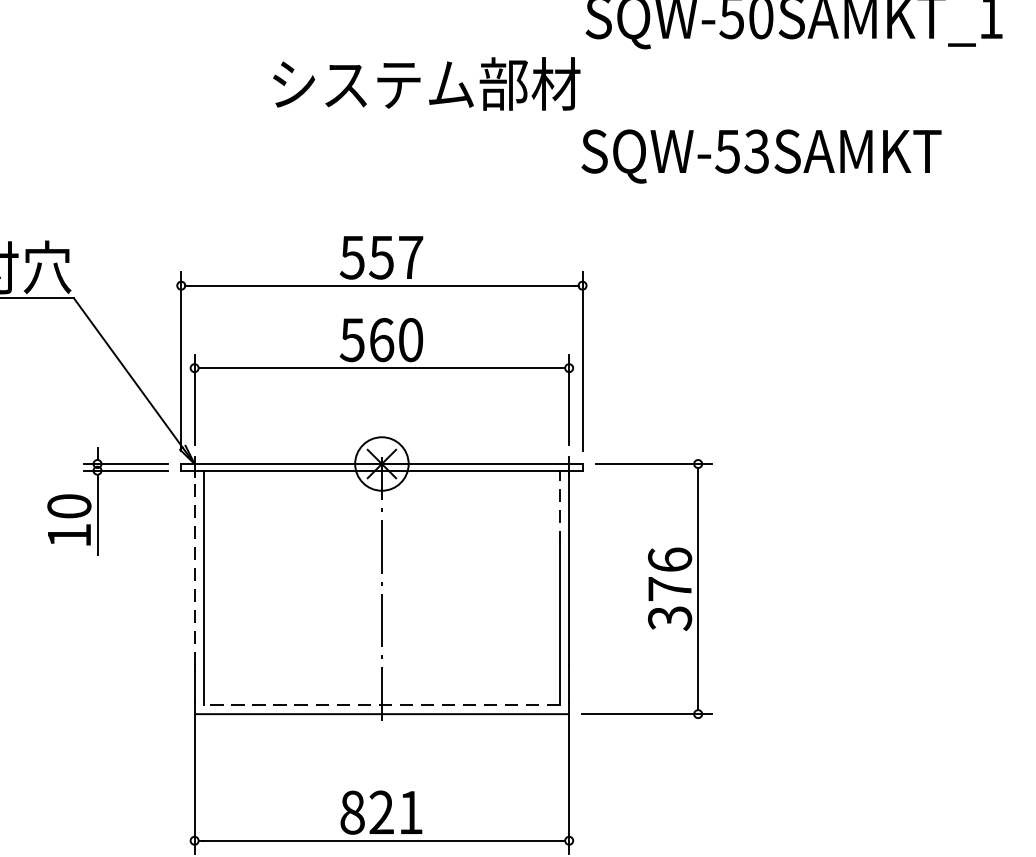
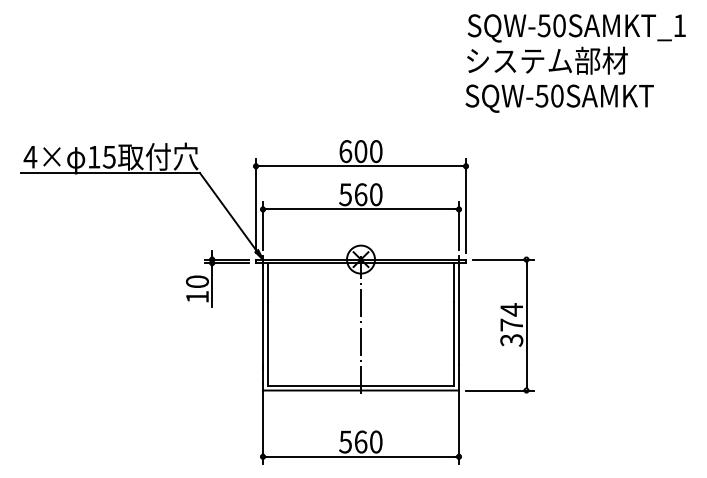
text: (426, 83) -> (547, 60), moved
text: (755, 150) -> (556, 95), SQW-53SAMKT -> SQW-50SAMKT
text: (380, 257) -> (360, 151), 557 -> 600
line: (560, 505) -> (454, 281), dashed -> solid
text: (669, 559) -> (511, 309), 376 -> 374
line: (195, 568) -> (263, 314), dashed -> solid
line: (380, 704) -> (360, 385), dashed -> solid
text: (380, 811) -> (360, 441), 821 -> 560

